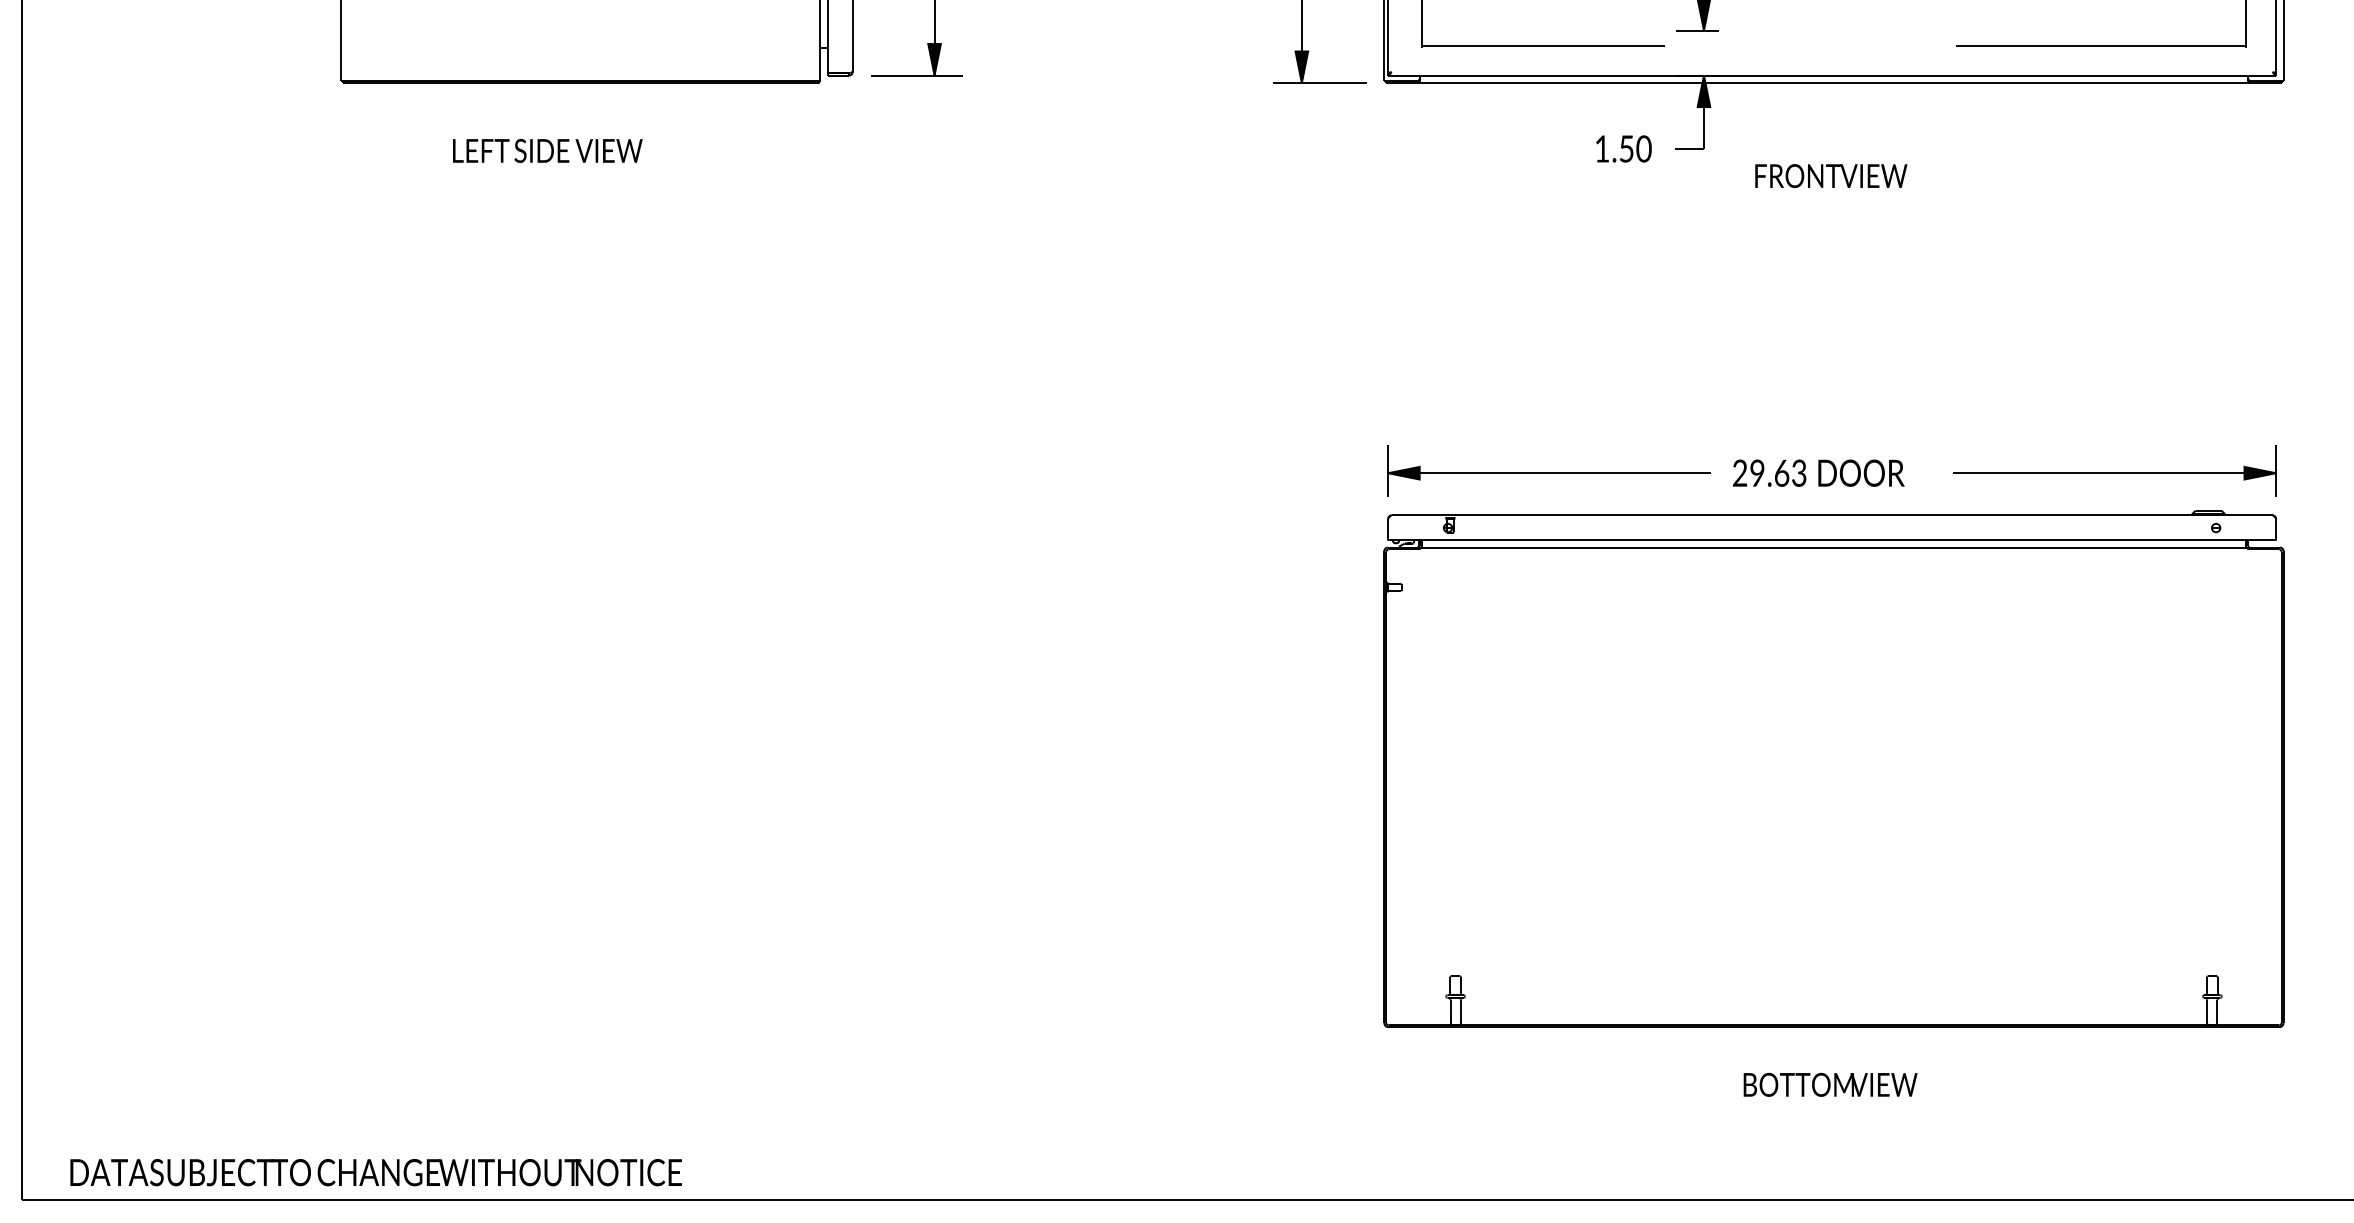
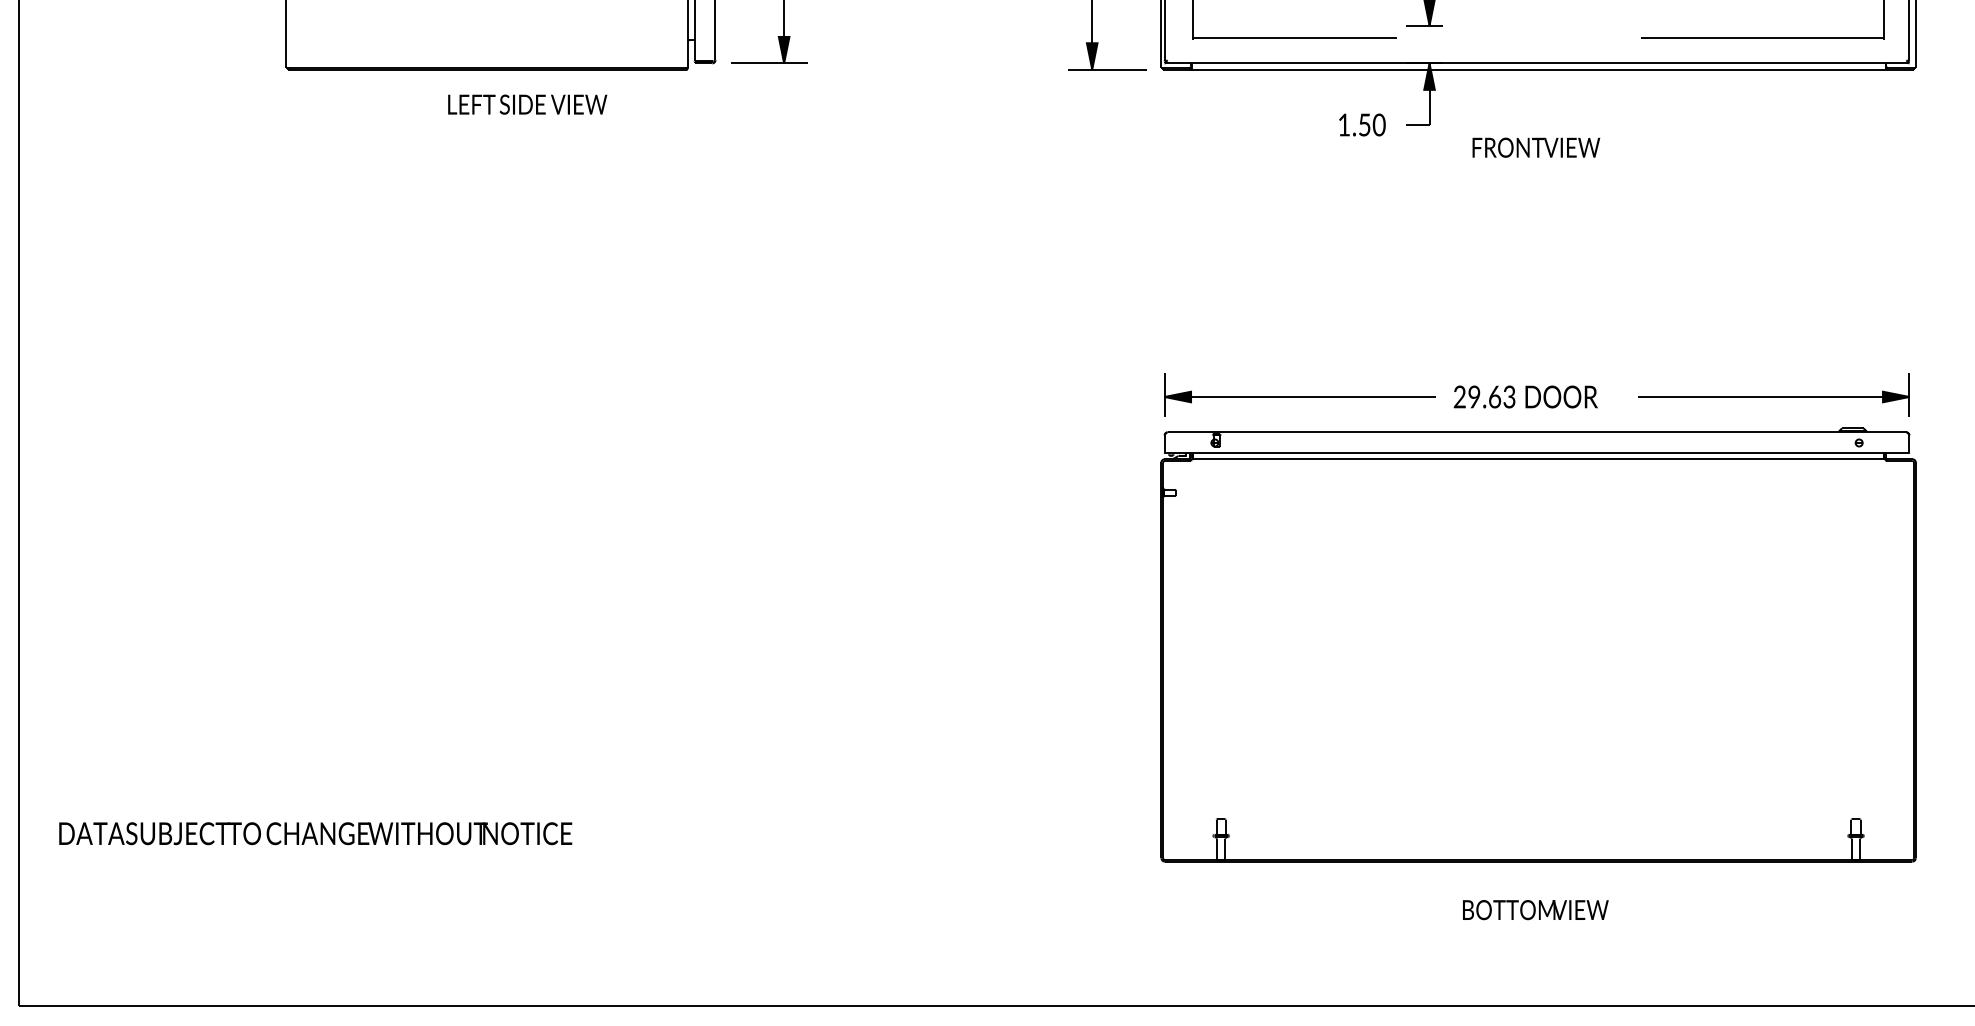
text: (547, 150) -> (527, 104), moved
text: (375, 1172) -> (315, 833), moved

